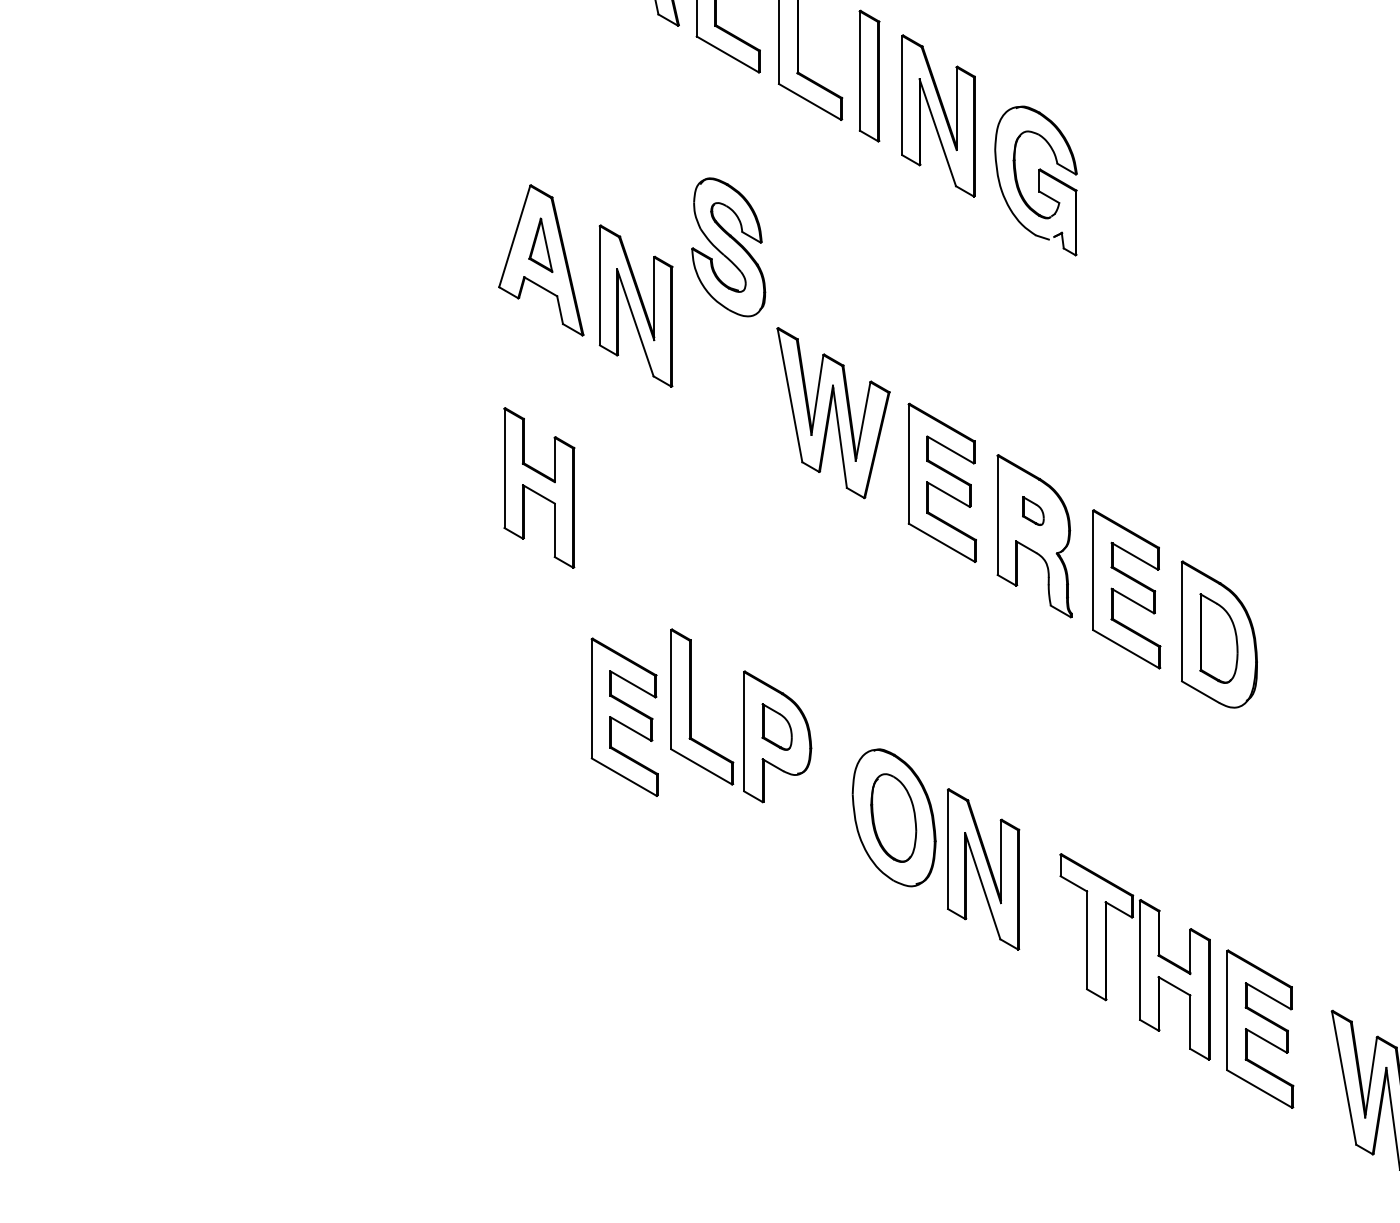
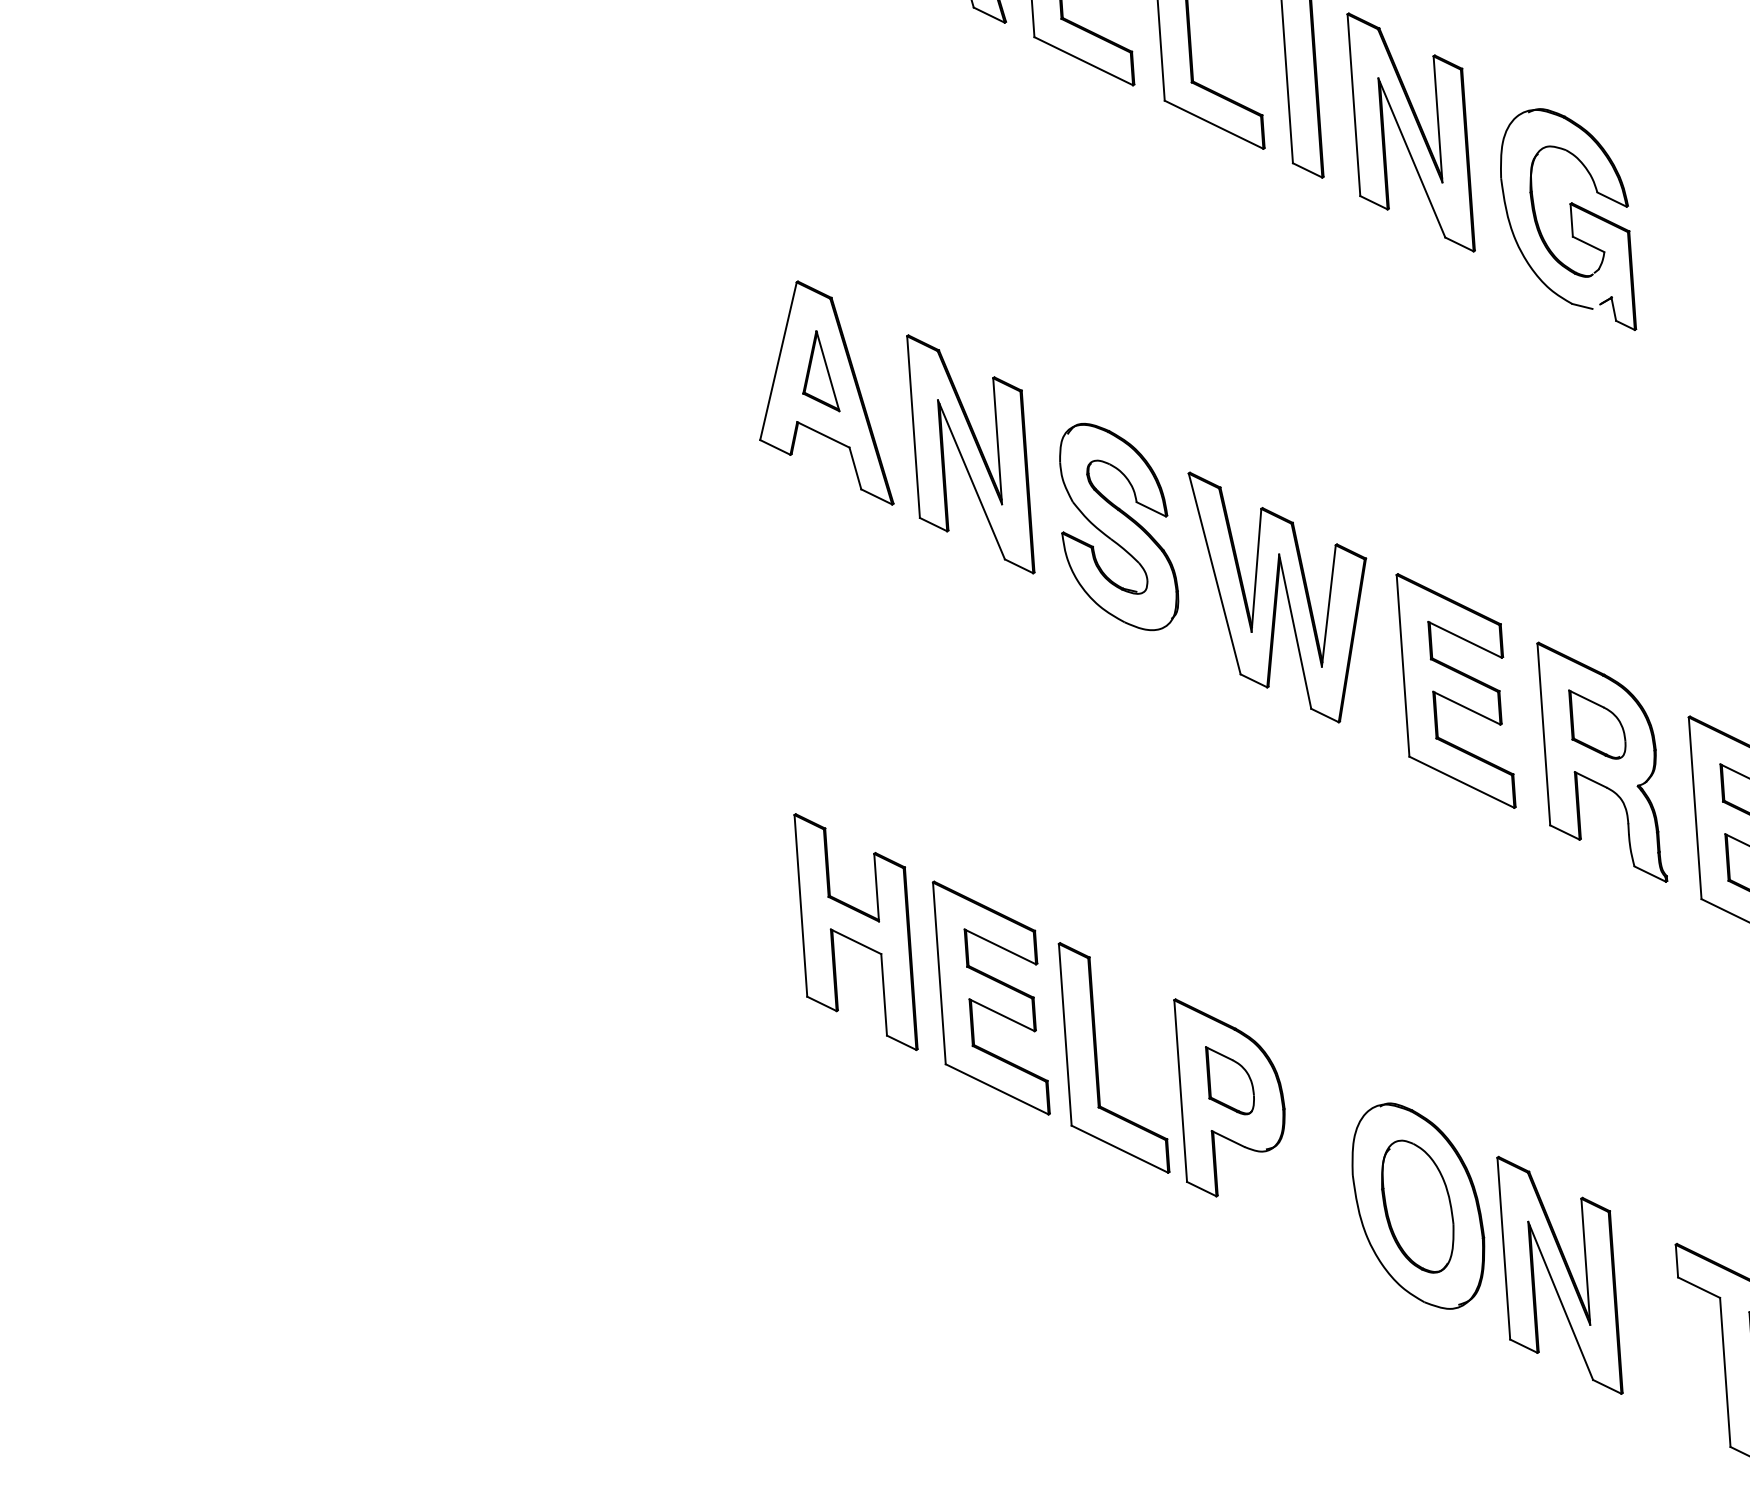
part: (728, 247) -> (1117, 527), moved
part: (539, 487) -> (856, 931), moved
part: (1033, 510) -> (1597, 723), size x1.67
part: (624, 716) -> (990, 996), moved

